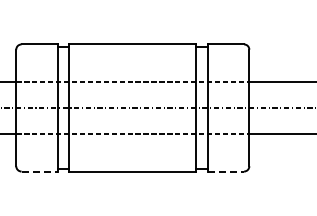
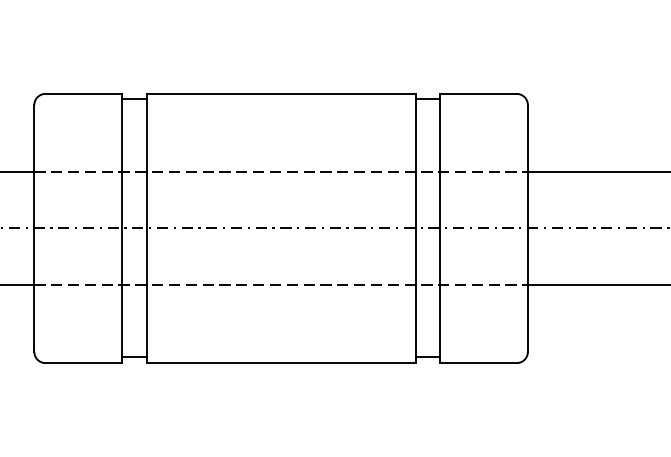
line: (40, 171) -> (85, 362), dashed -> solid
line: (226, 171) -> (479, 362), dashed -> solid

